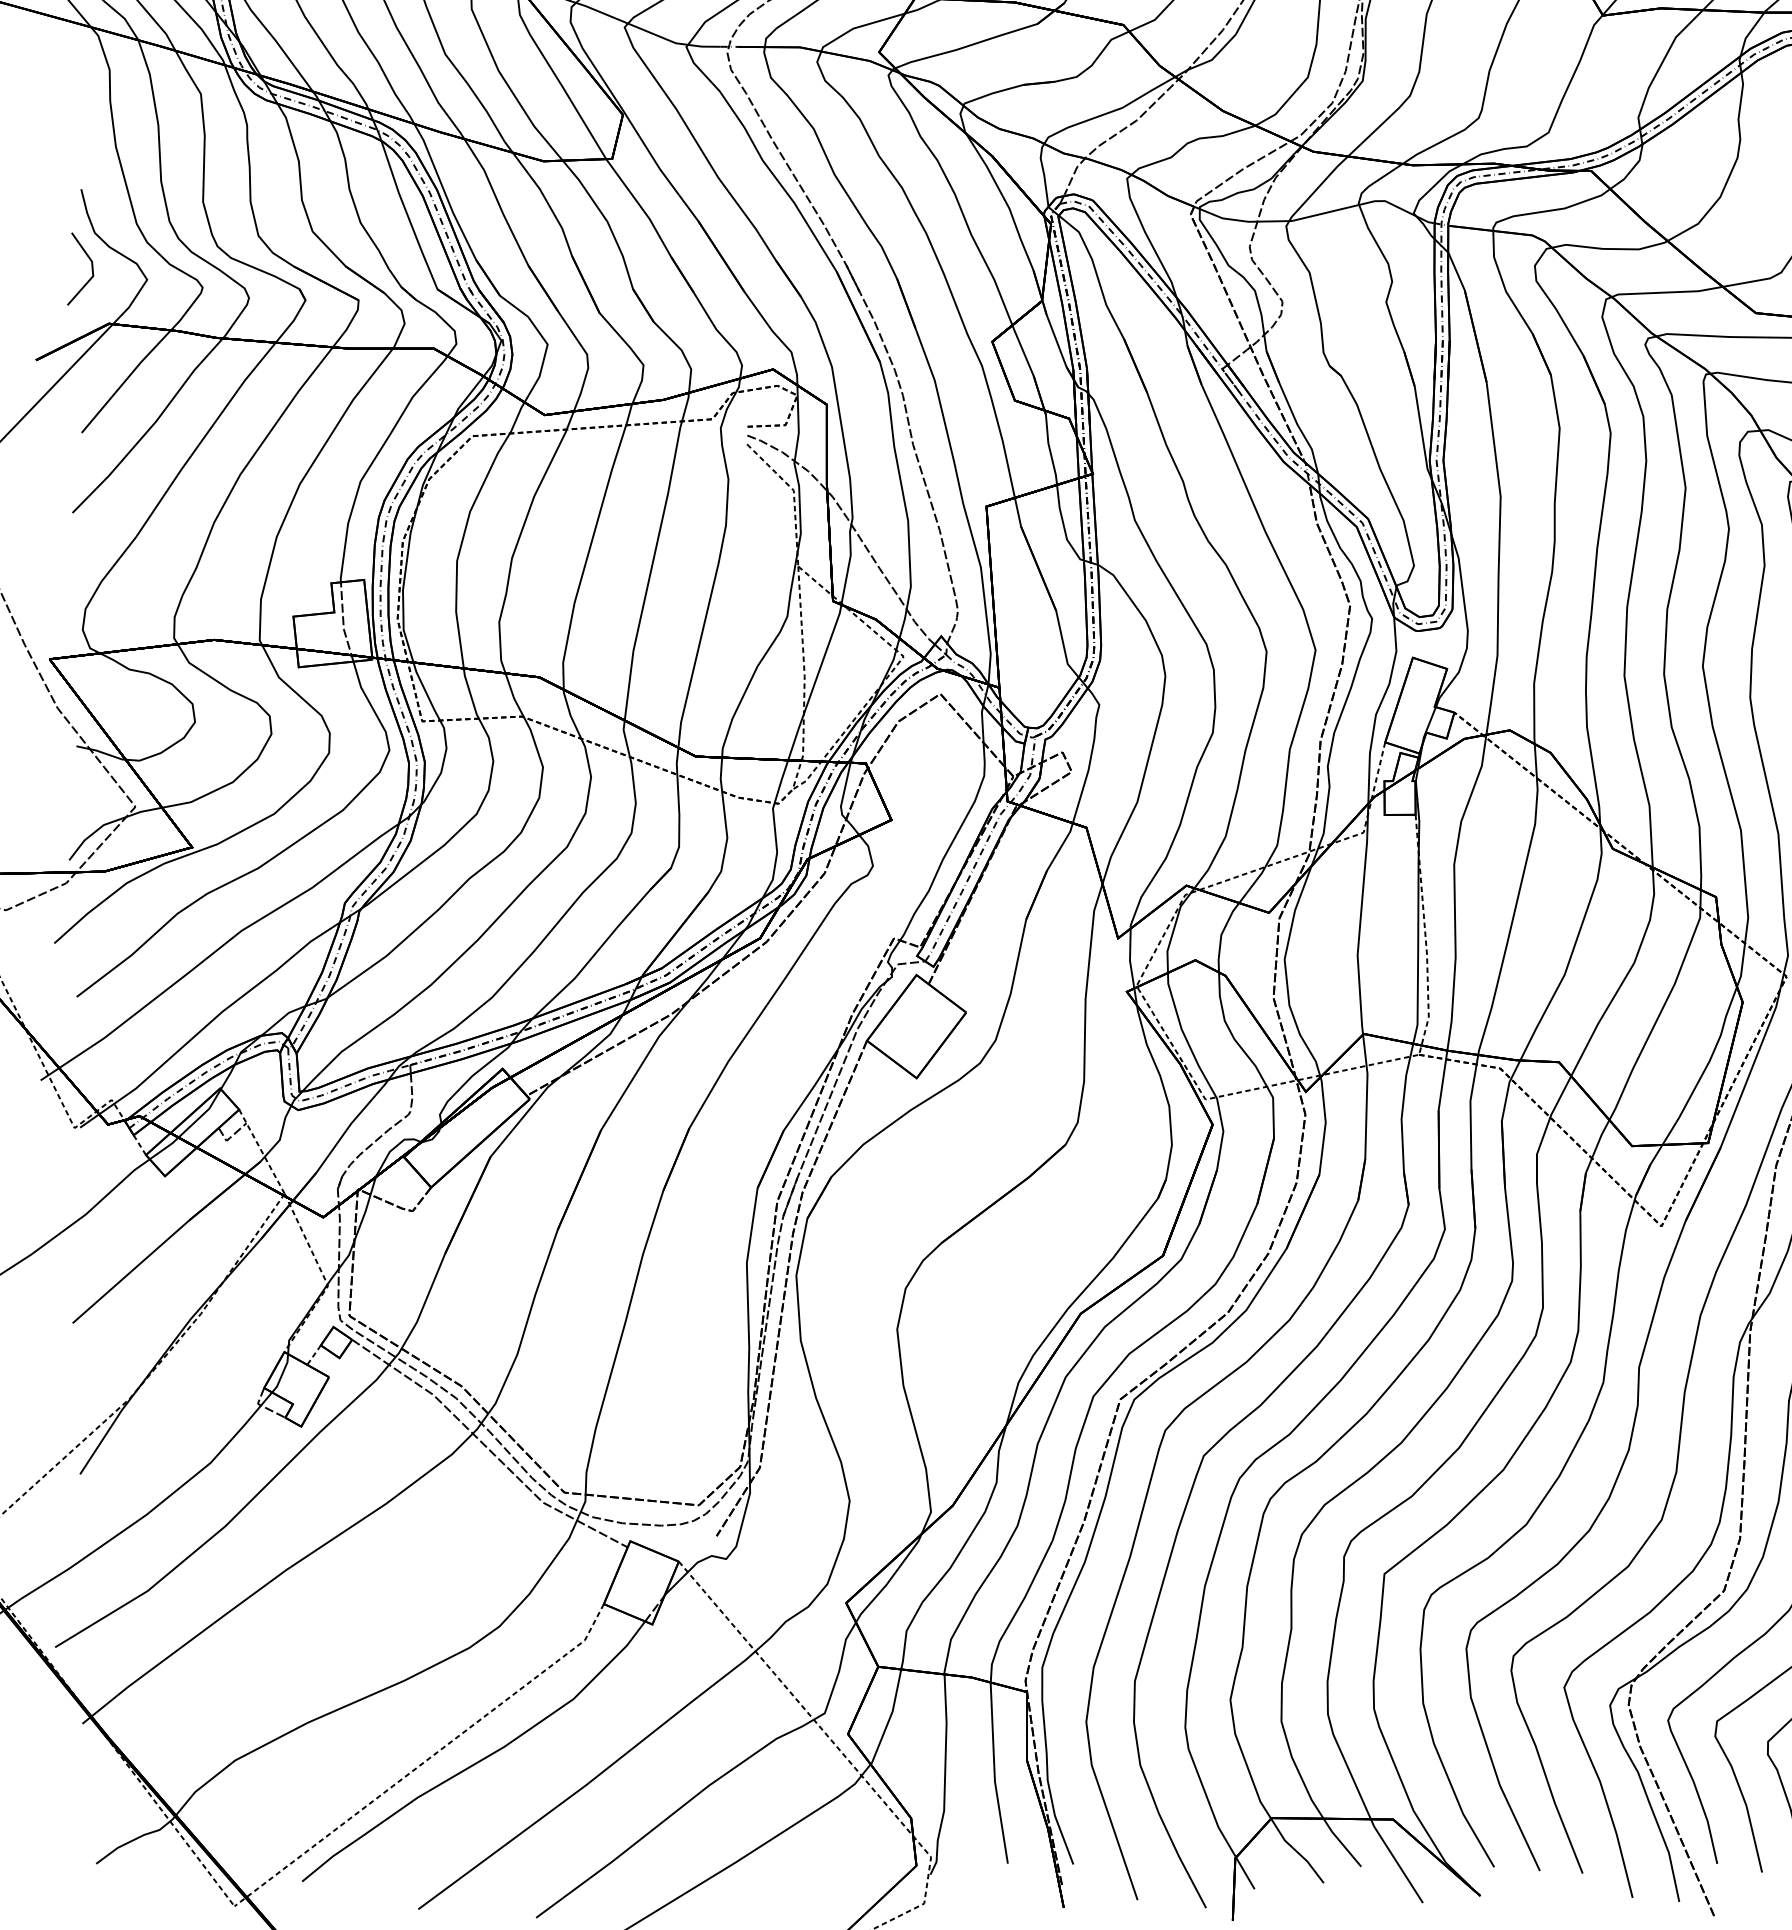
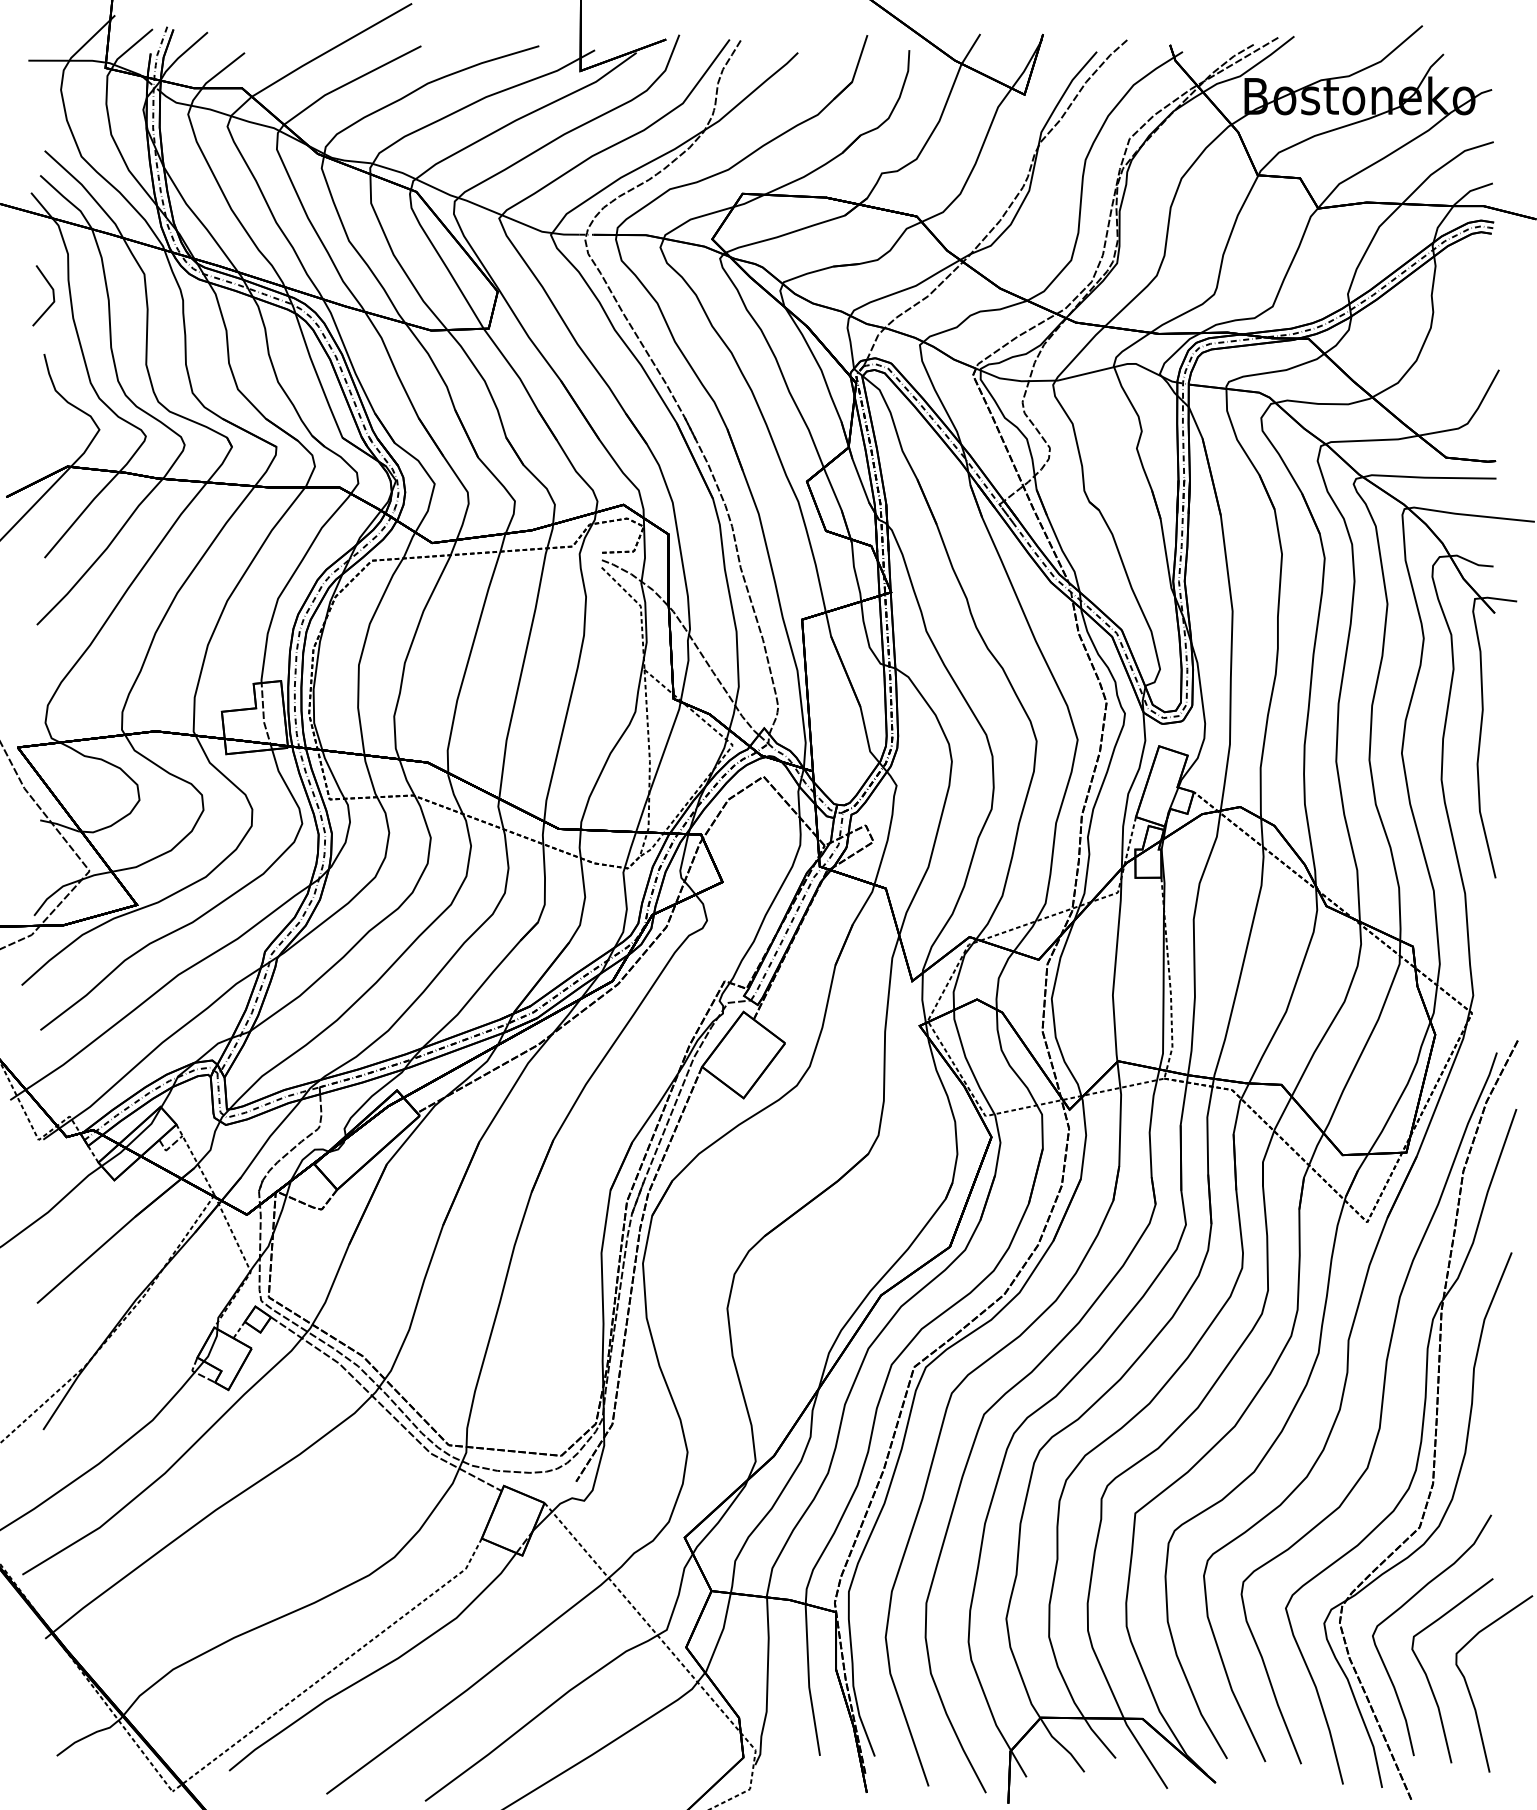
line: (91, 268) -> (52, 295), moved

